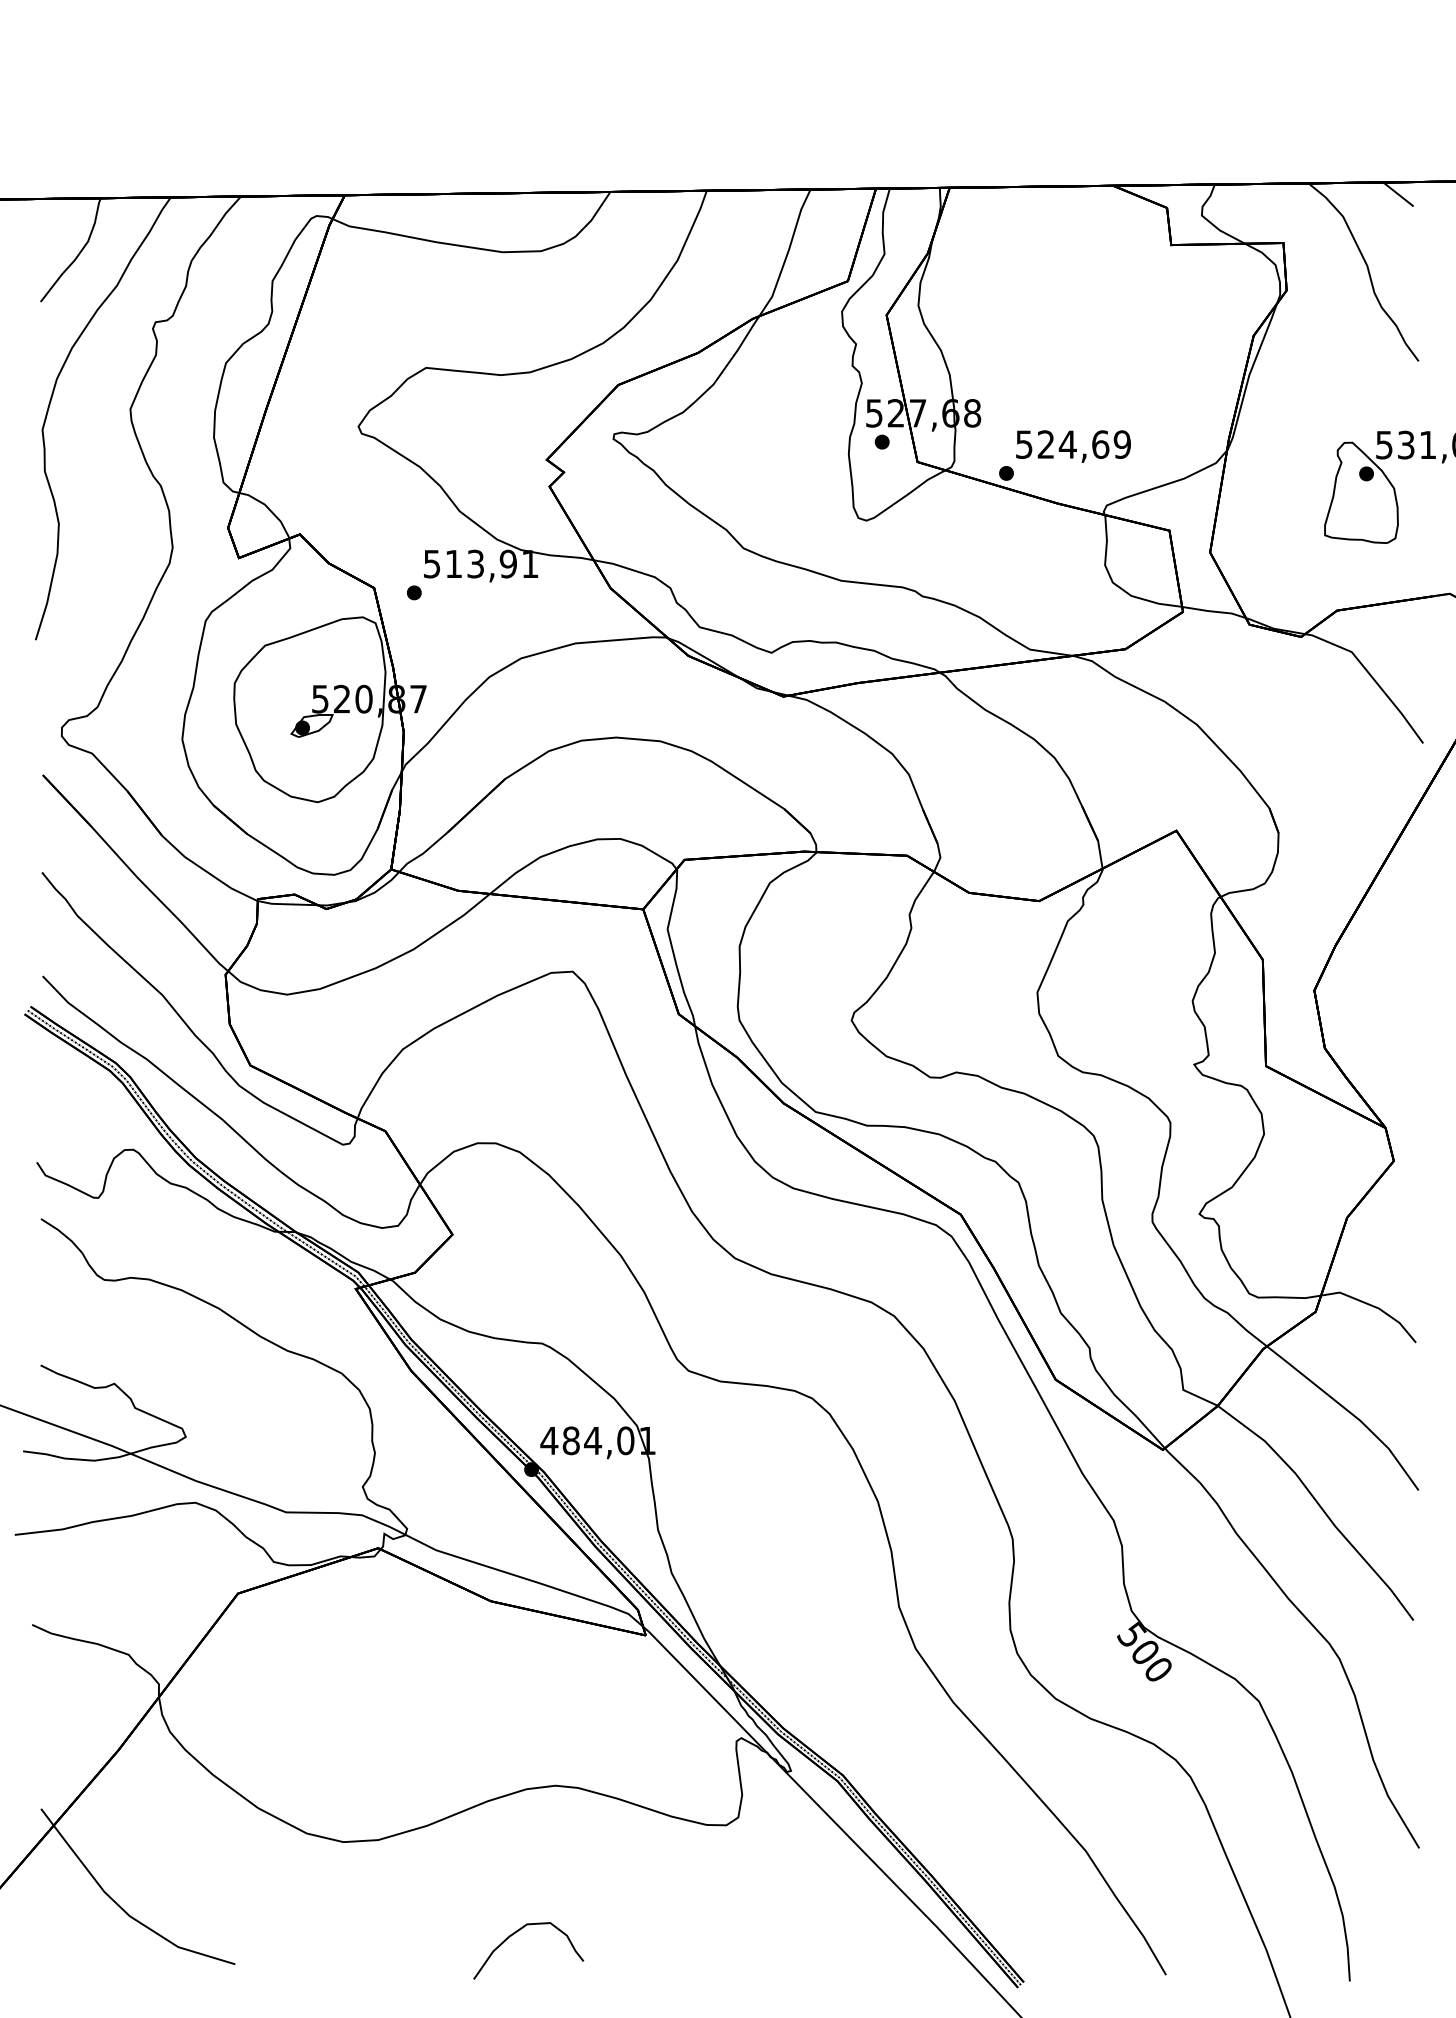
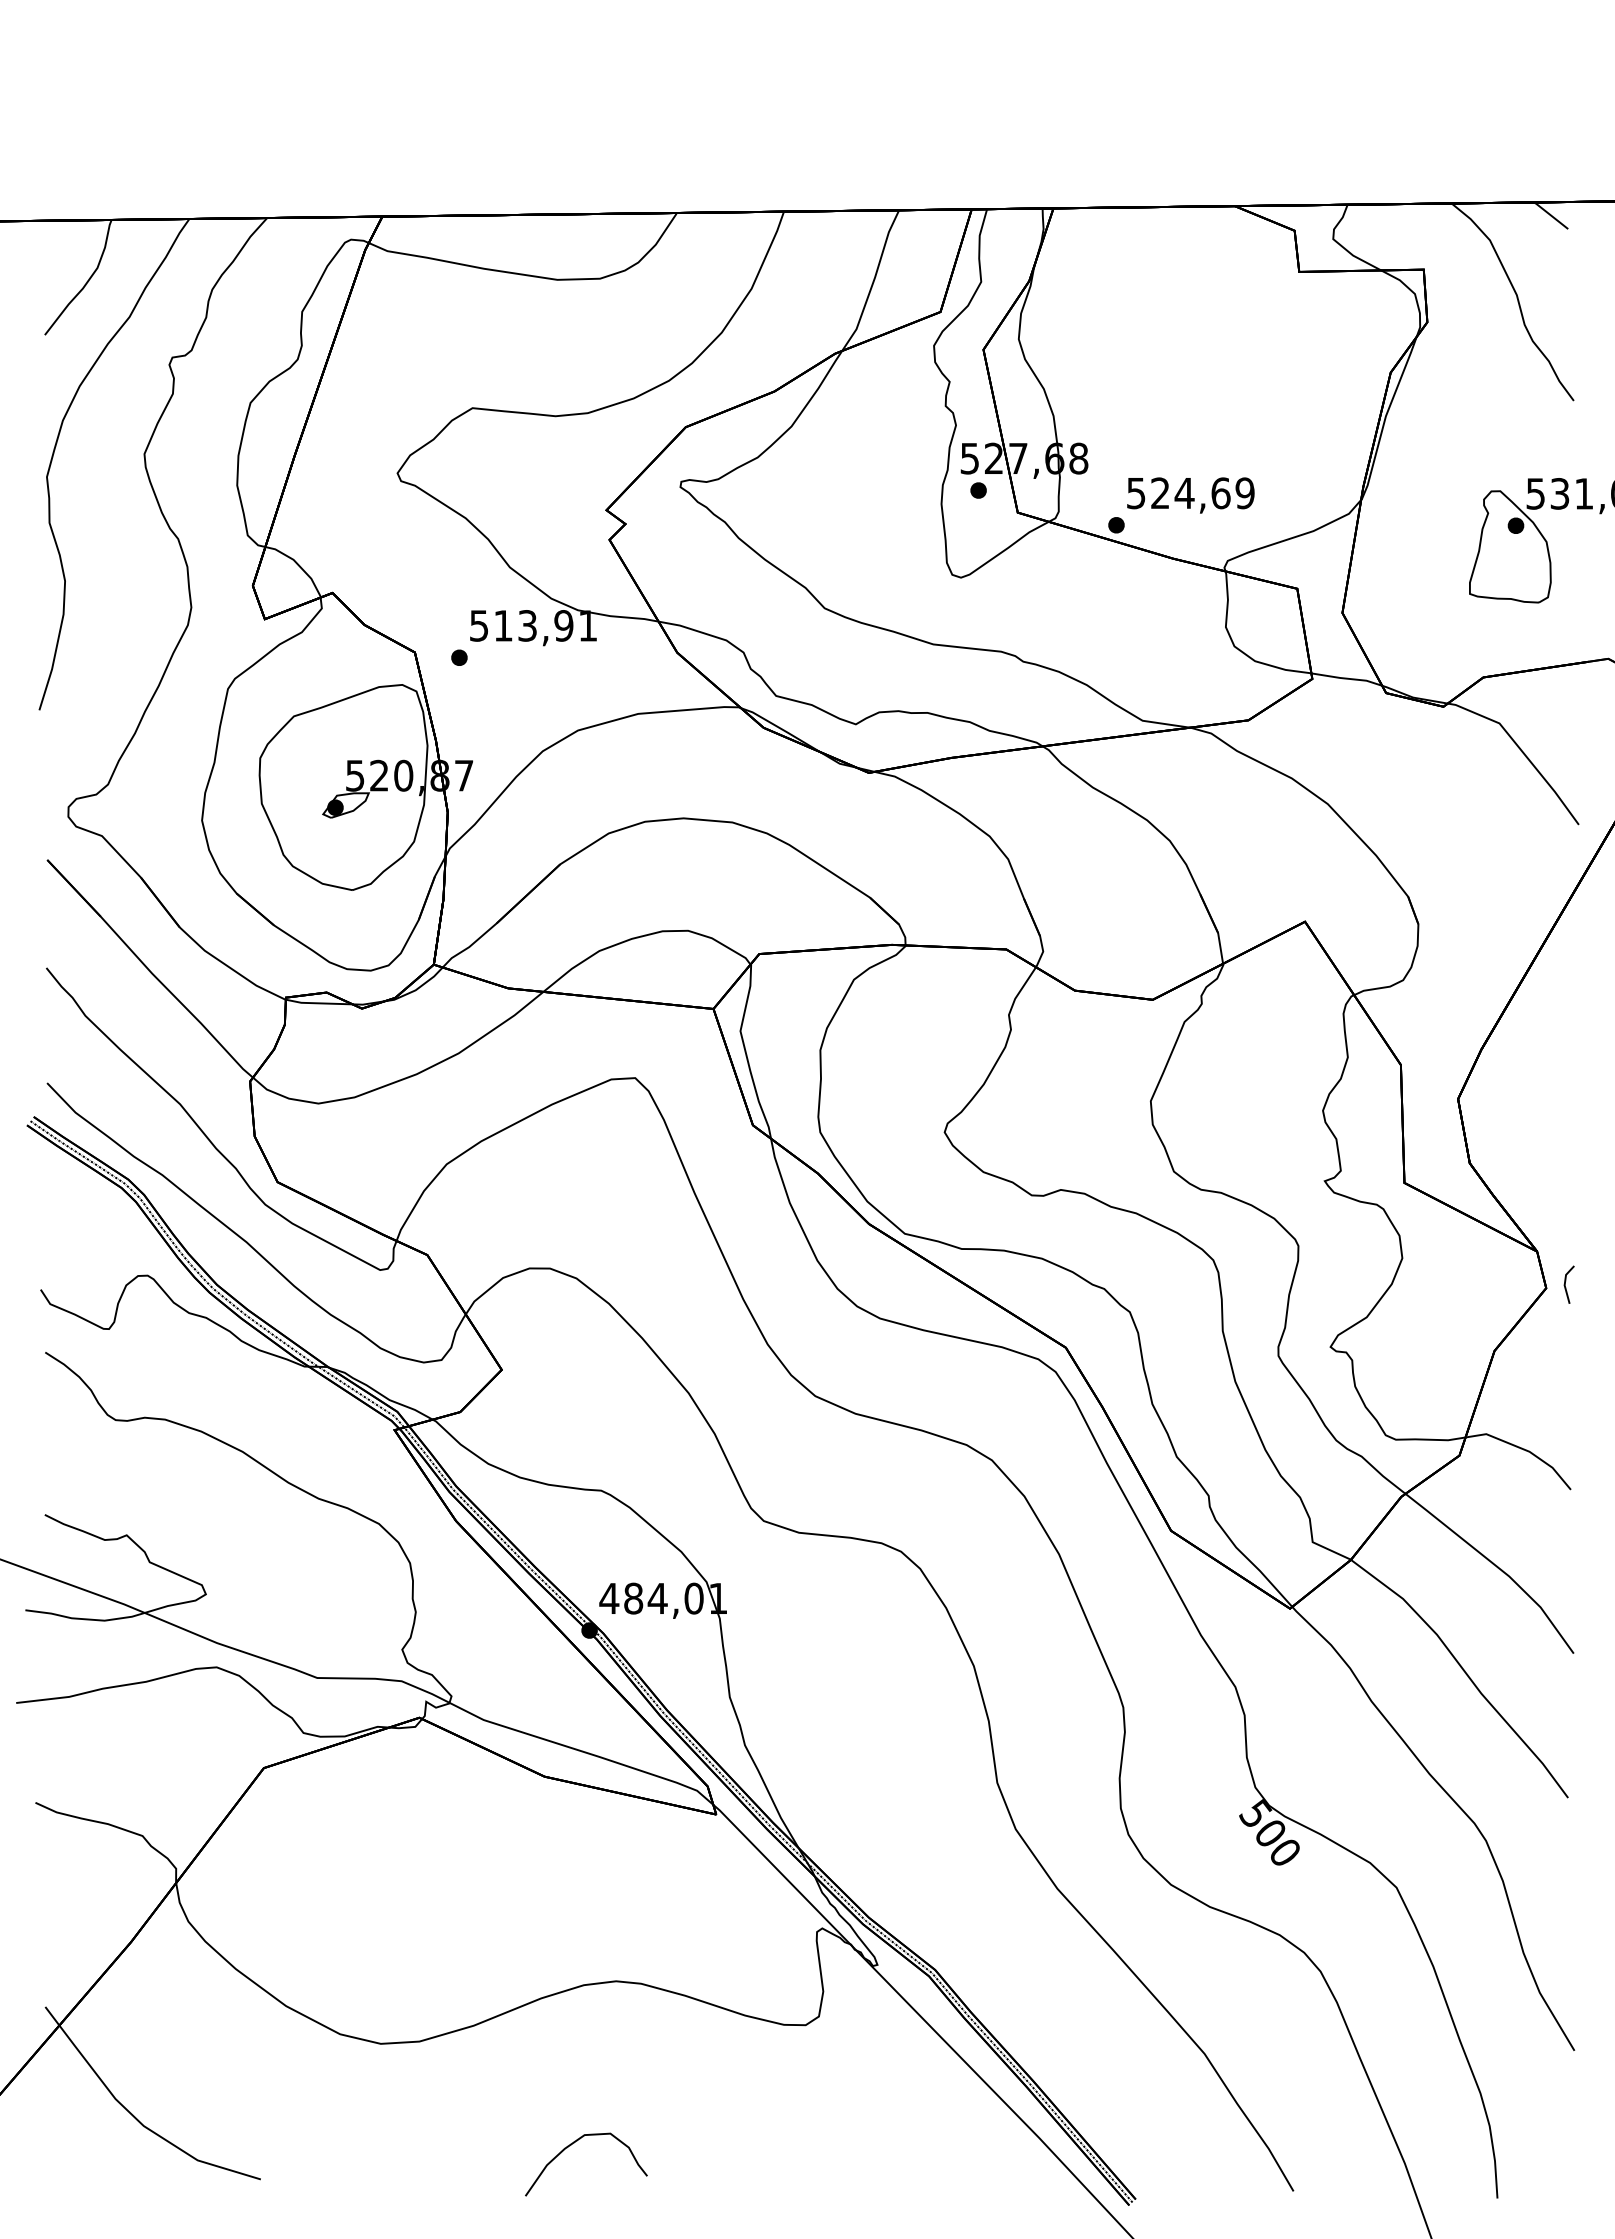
part: (1413, 1157) -> (1568, 1284), added

